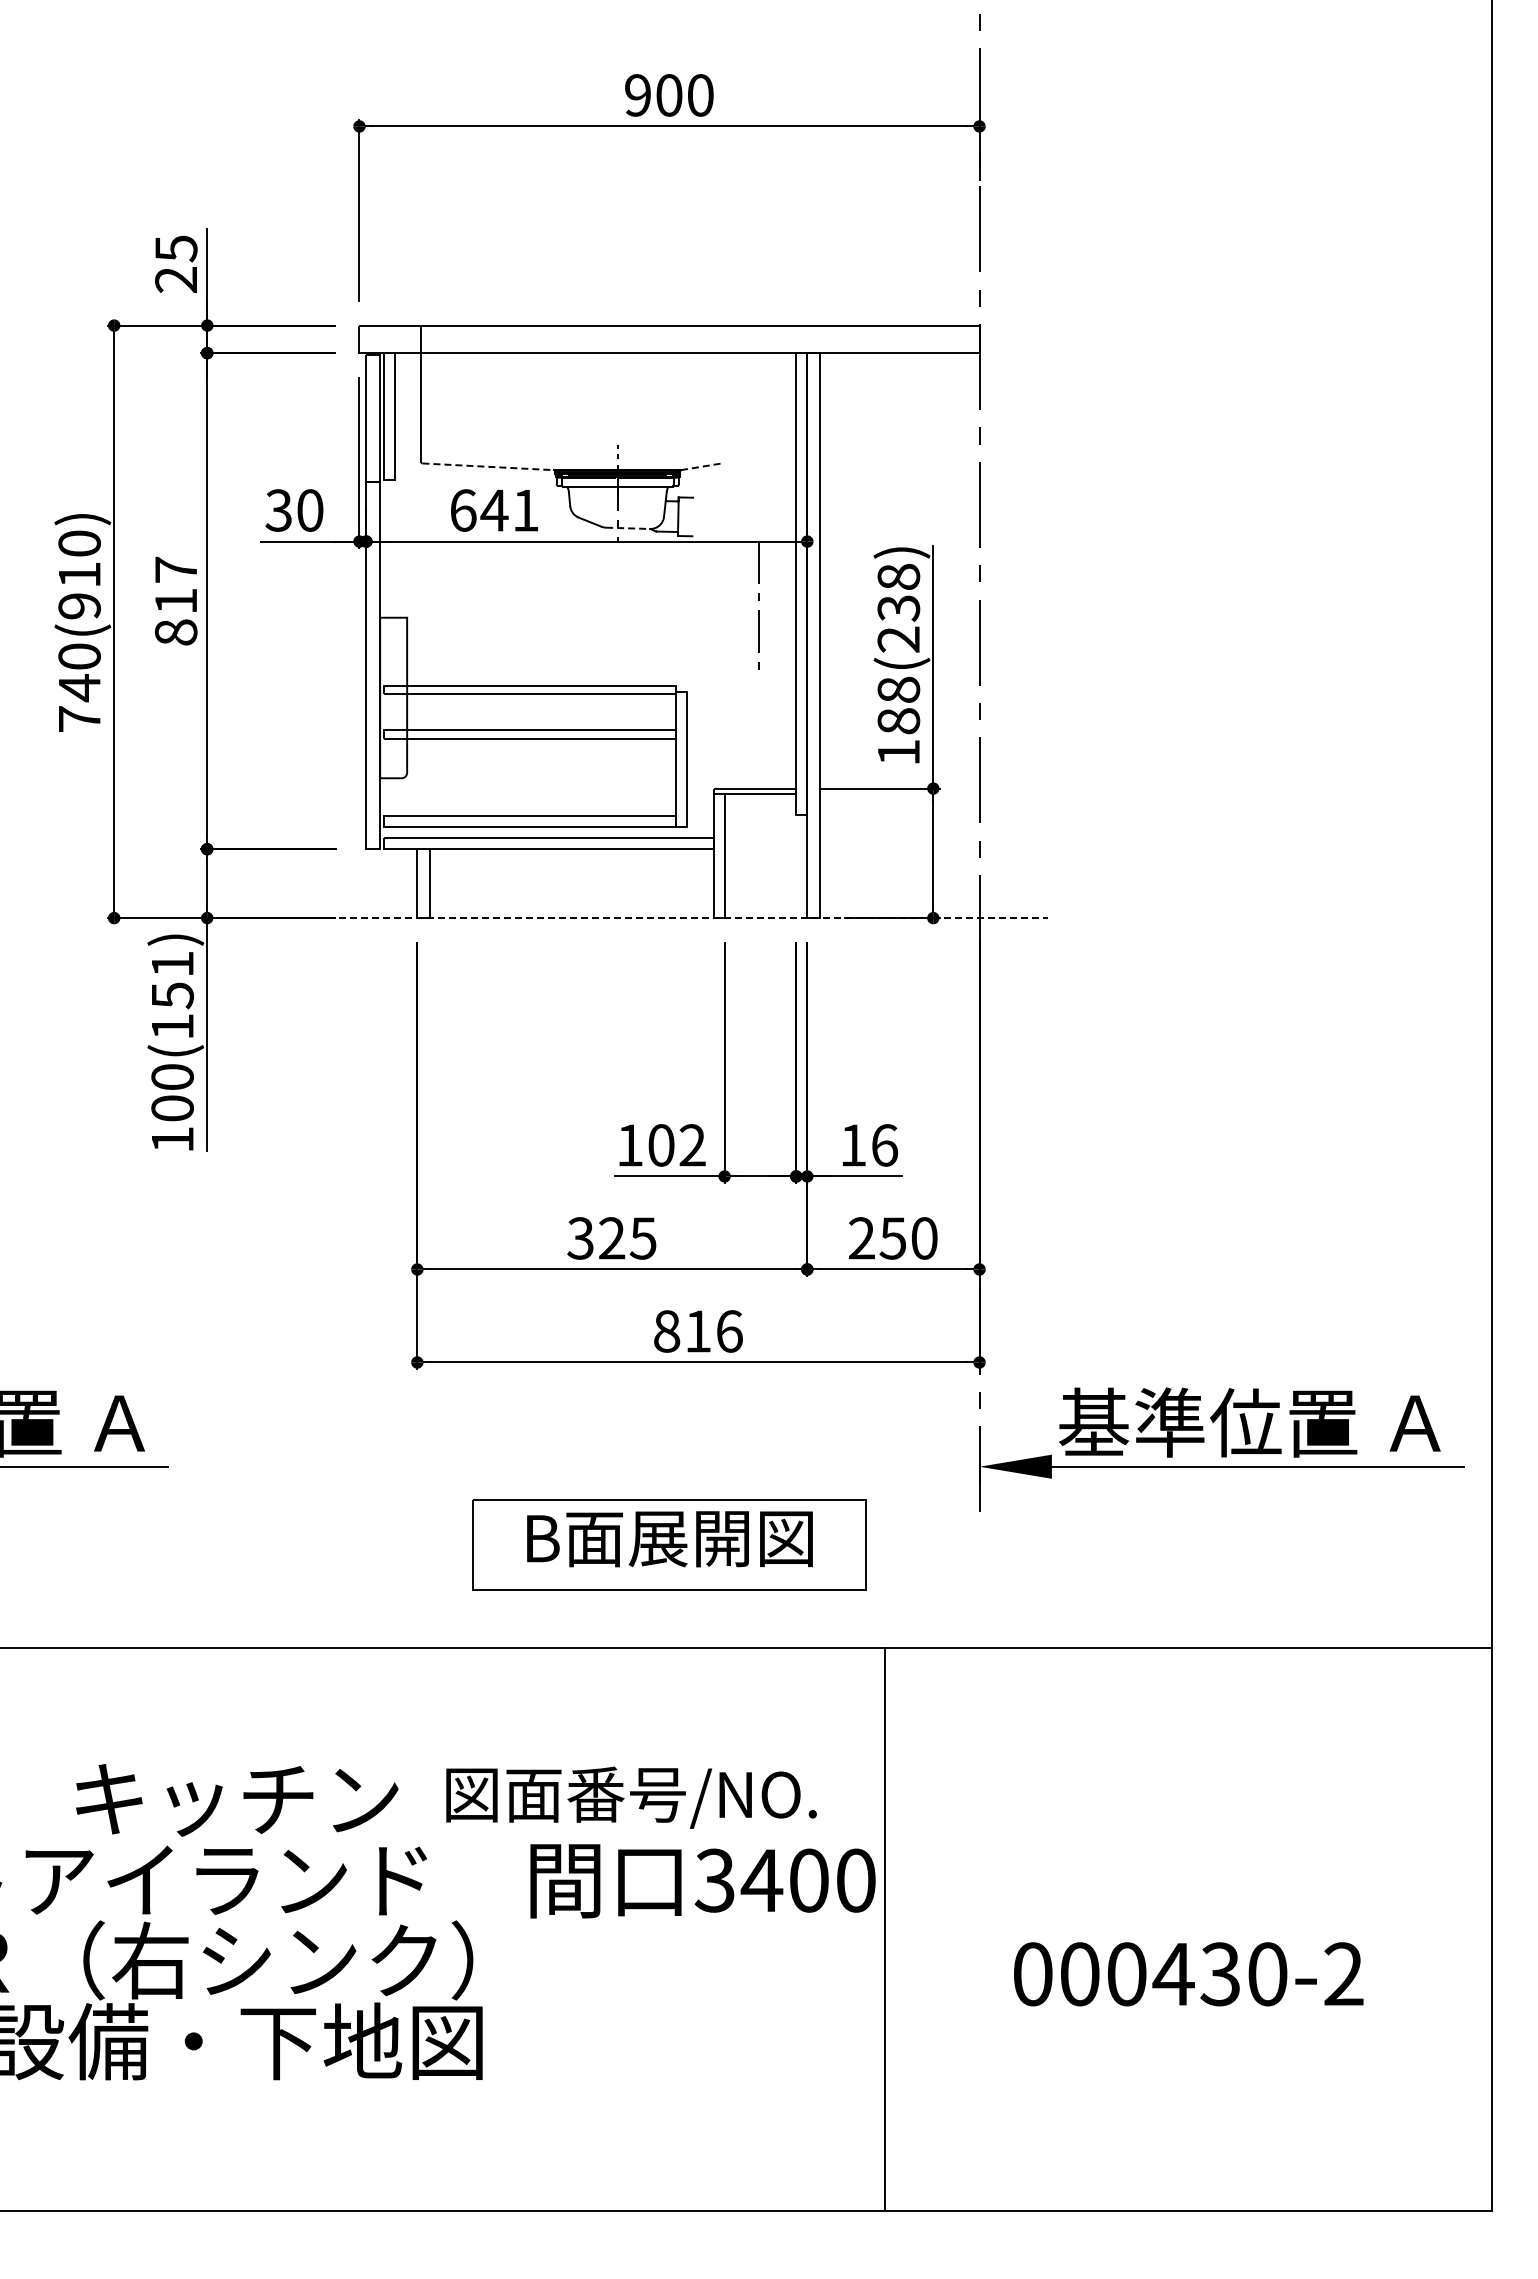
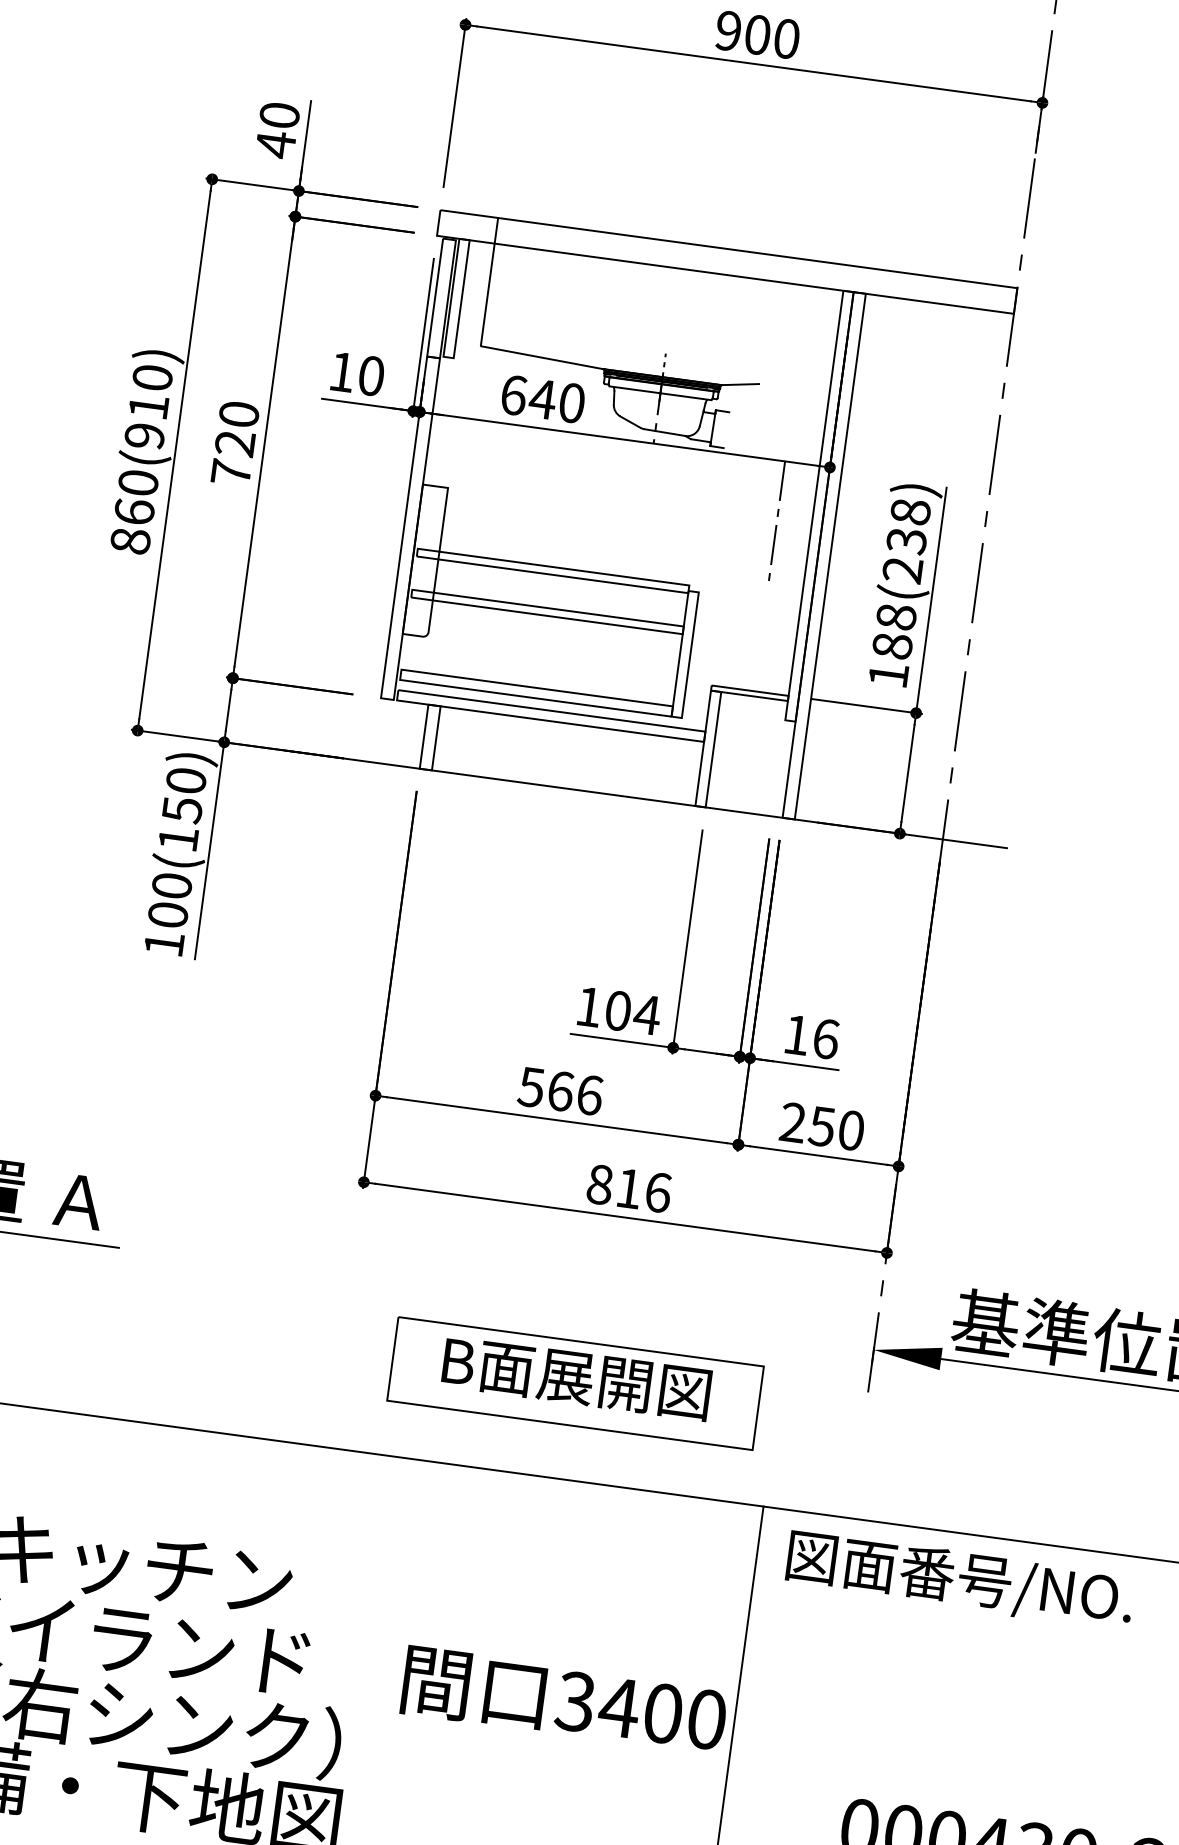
text: (176, 264) -> (277, 130), 25 -> 40
line: (488, 466) -> (542, 357), dashed -> solid
line: (700, 466) -> (740, 384), dashed -> solid
text: (278, 510) -> (341, 372), 30 -> 10
text: (525, 510) -> (571, 403), 641 -> 640
line: (627, 528) -> (664, 432), dashed -> solid
text: (175, 600) -> (234, 442), 817 -> 720
text: (79, 703) -> (132, 526), 740(910) -> 860(910)
line: (660, 918) -> (645, 799), dashed -> solid
text: (172, 963) -> (186, 780), 100(151) -> 100(150)
text: (692, 1145) -> (647, 1014), 102 -> 104
text: (611, 1238) -> (560, 1091), 325 -> 566
text: (631, 1797) -> (960, 1580), moved

